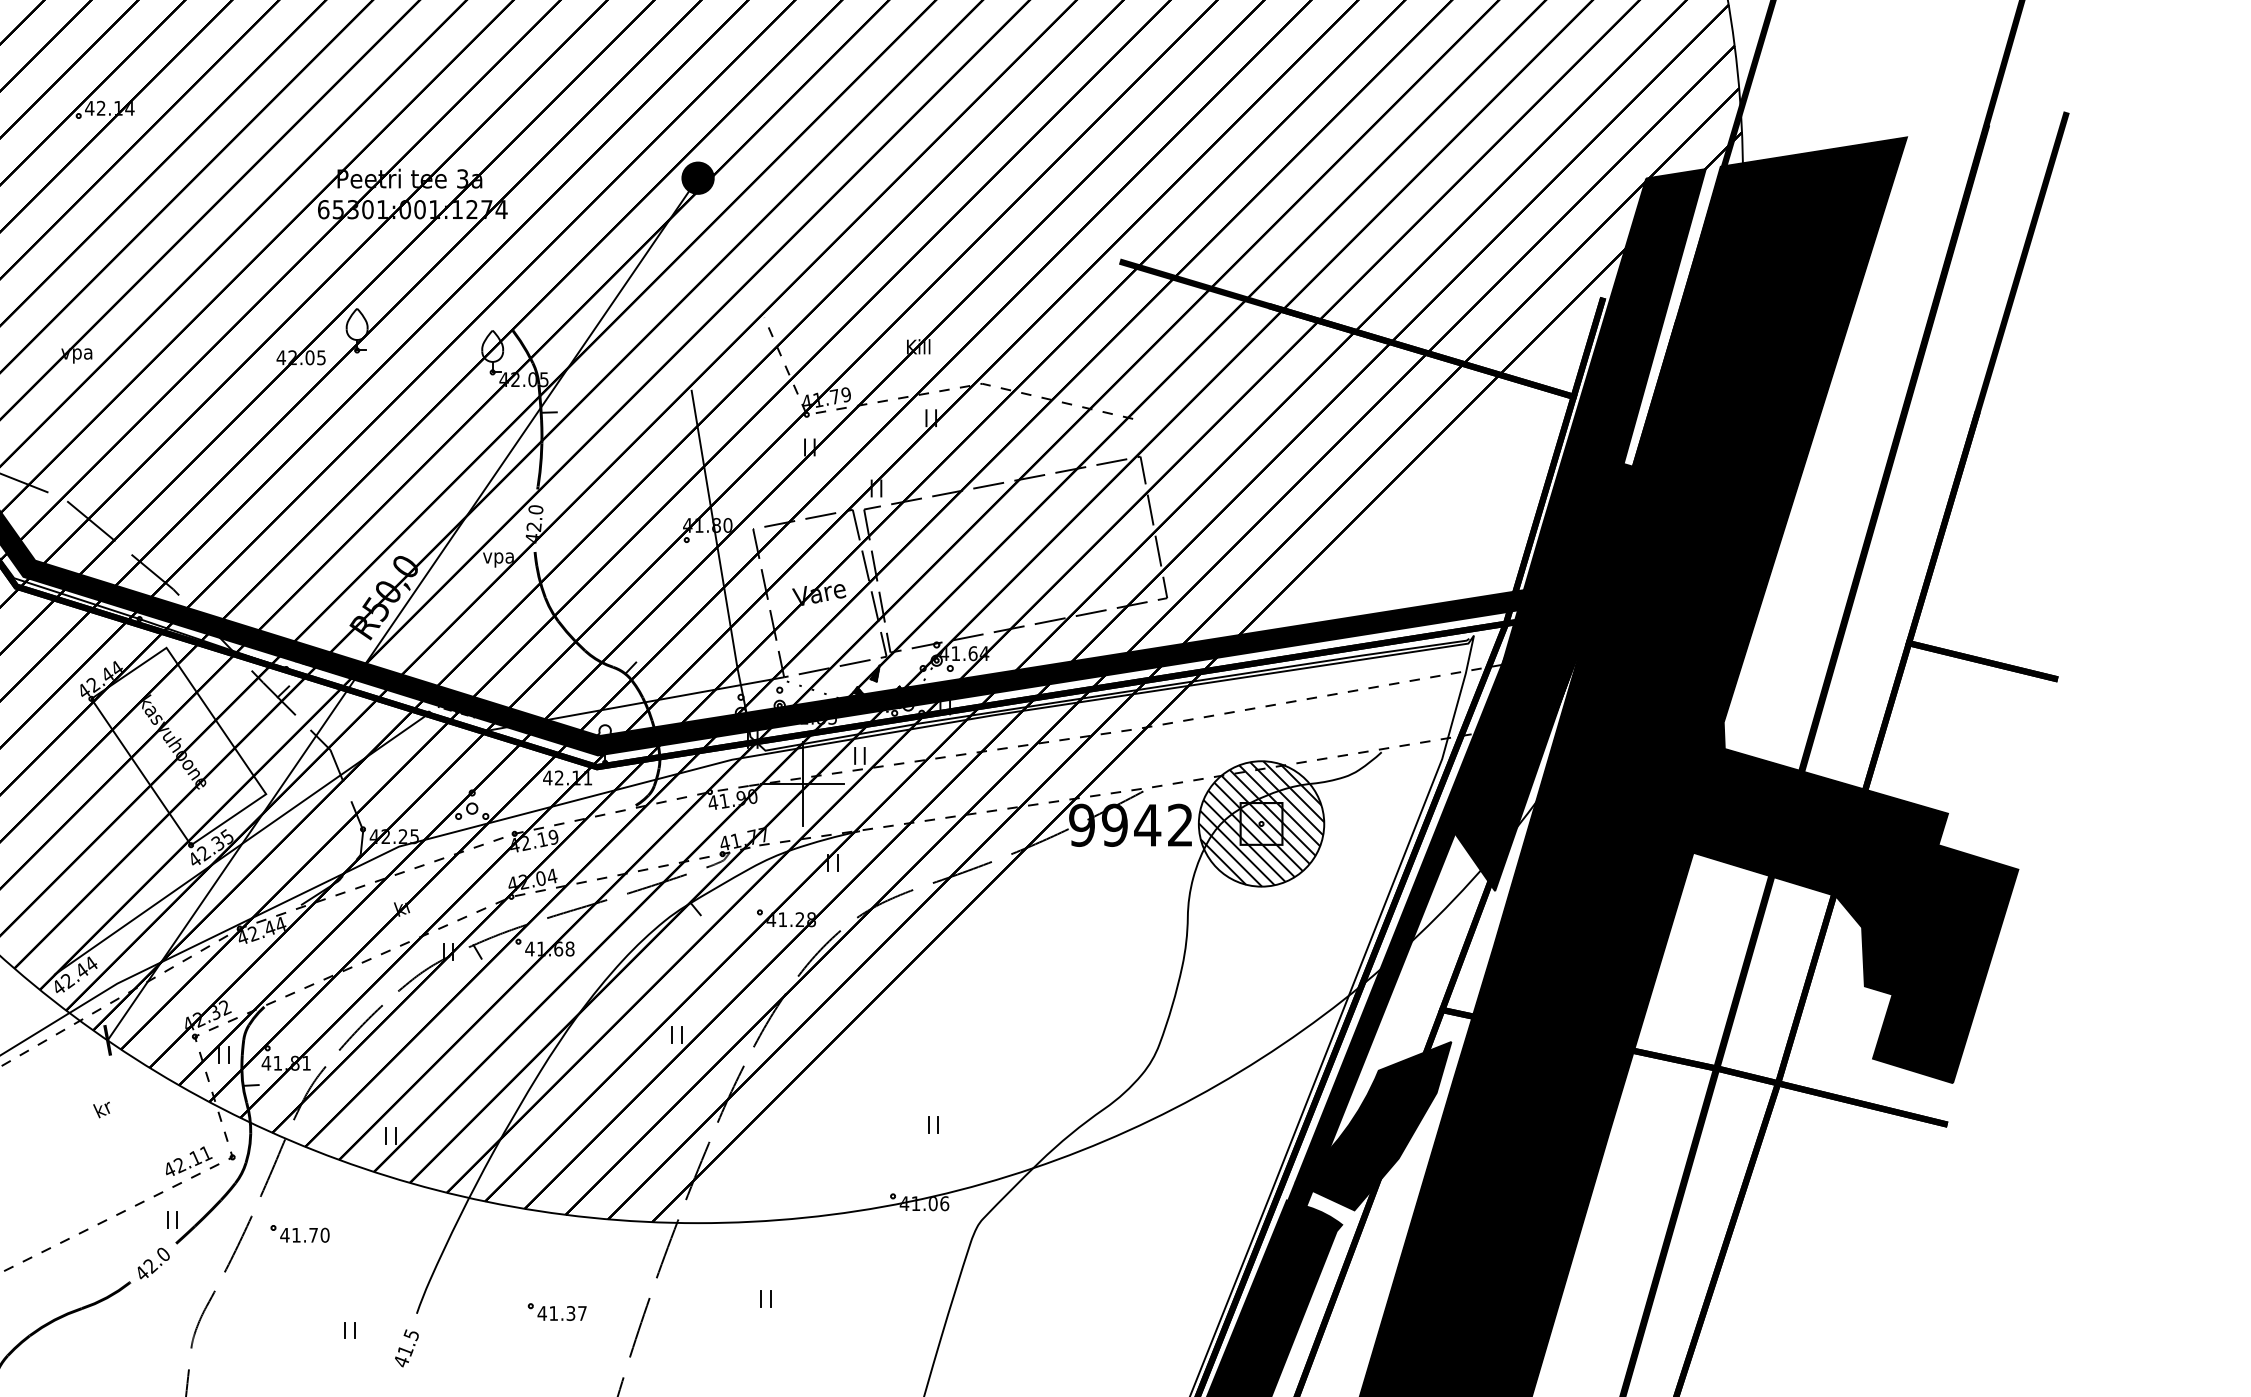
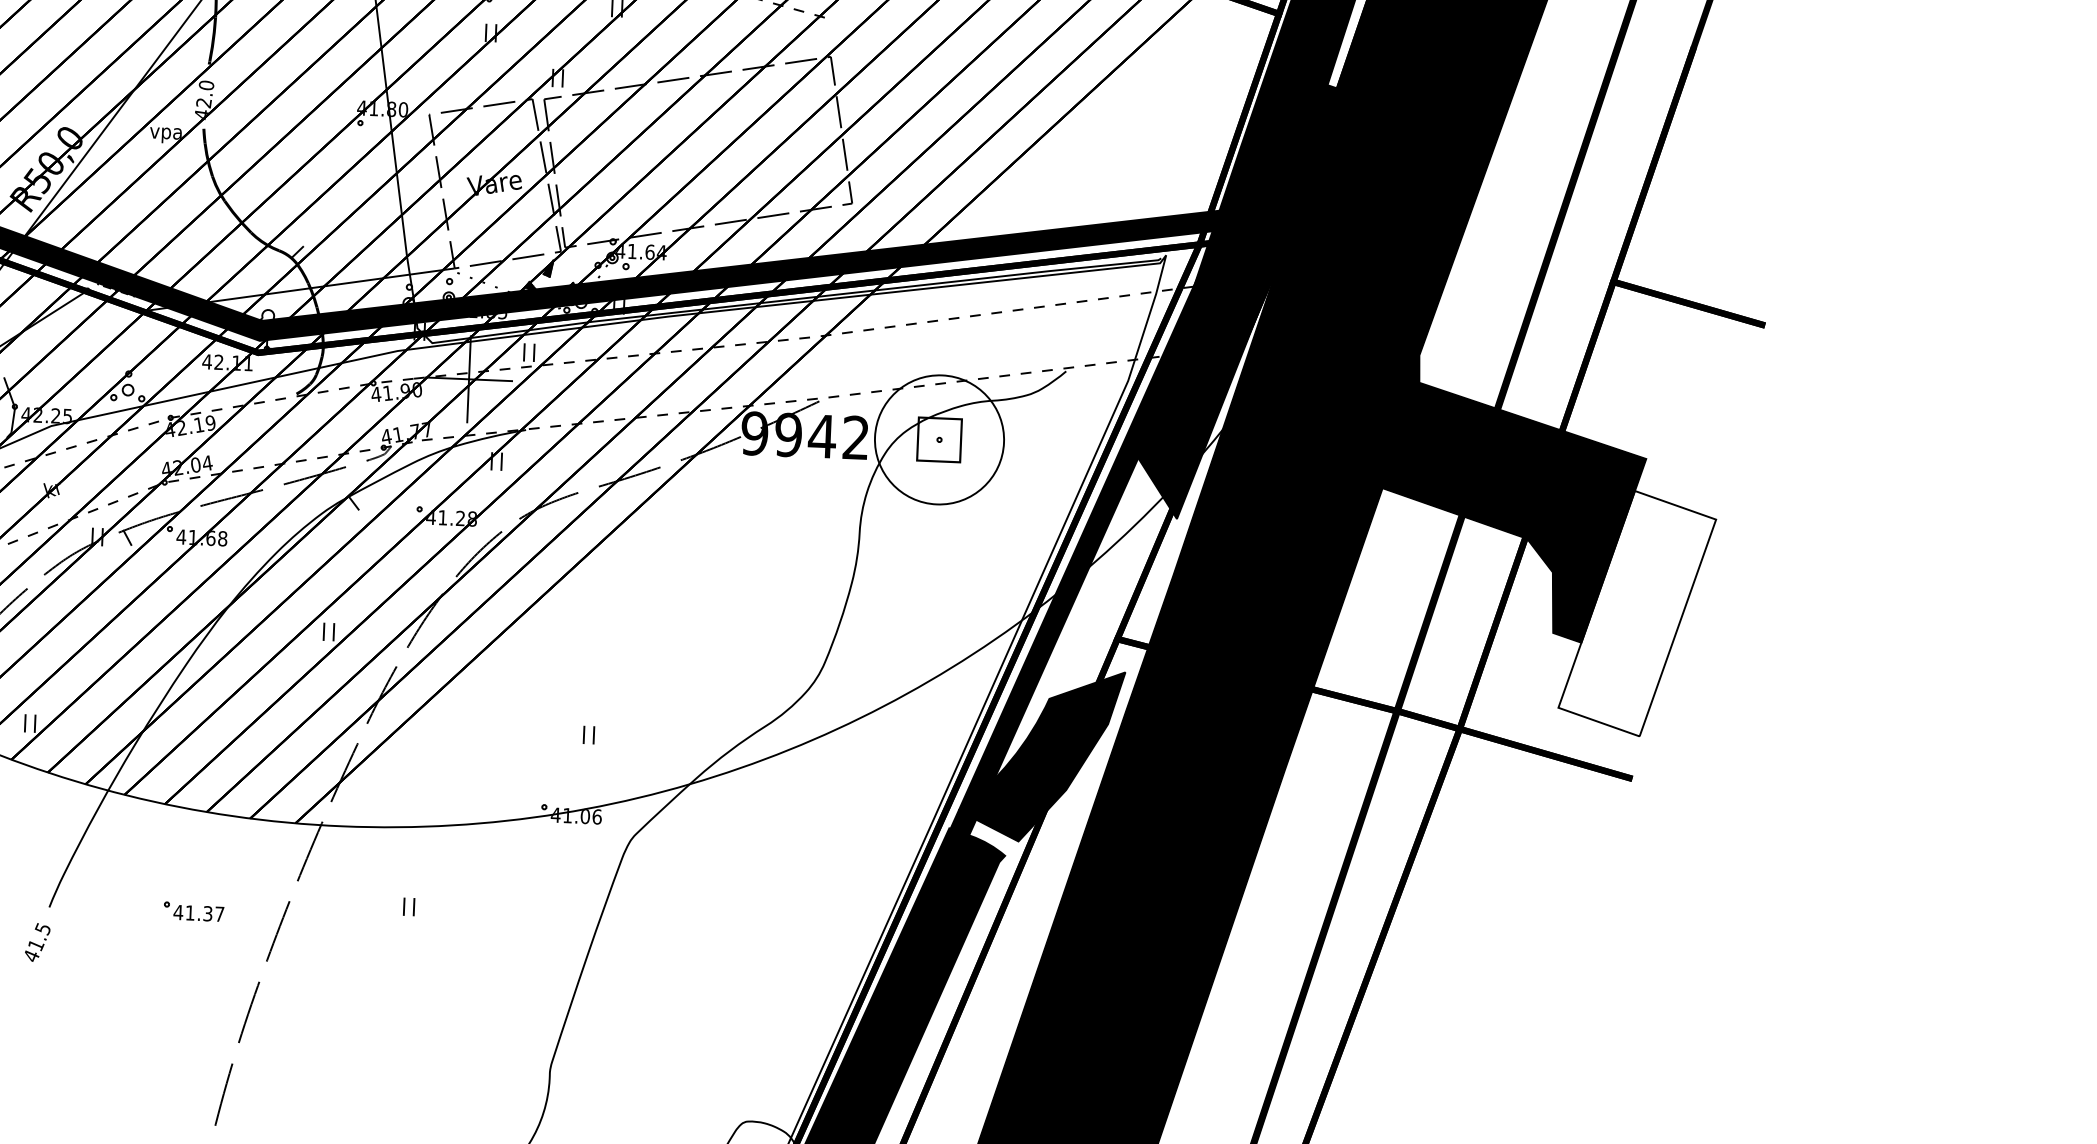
hatch: (1261, 823) -> (939, 439), removed
fill: (1945, 964) -> (1637, 614), removed

